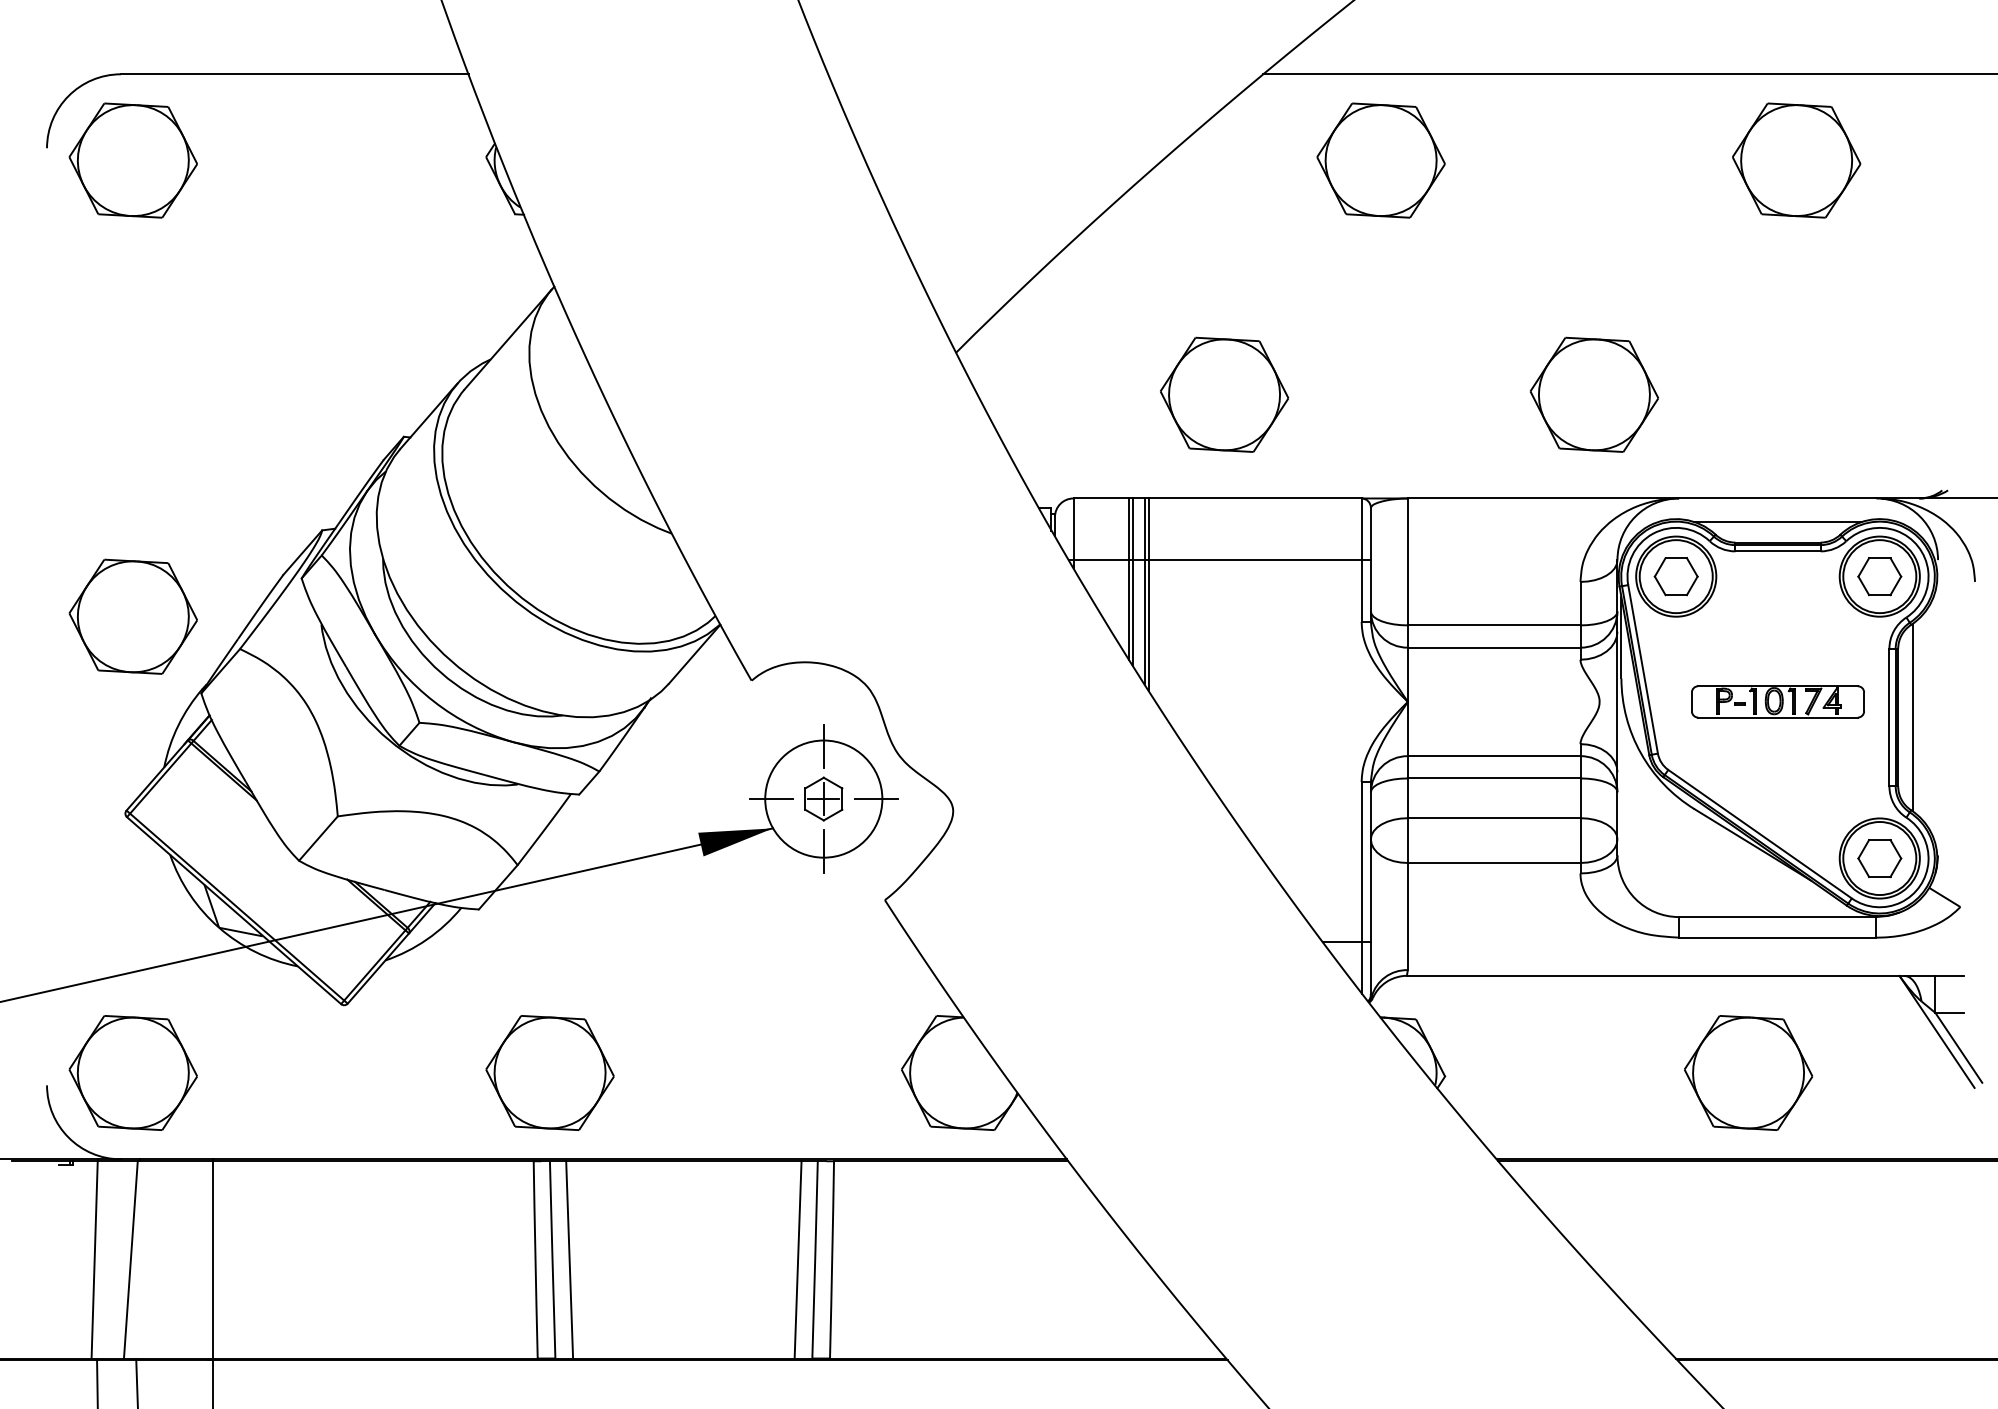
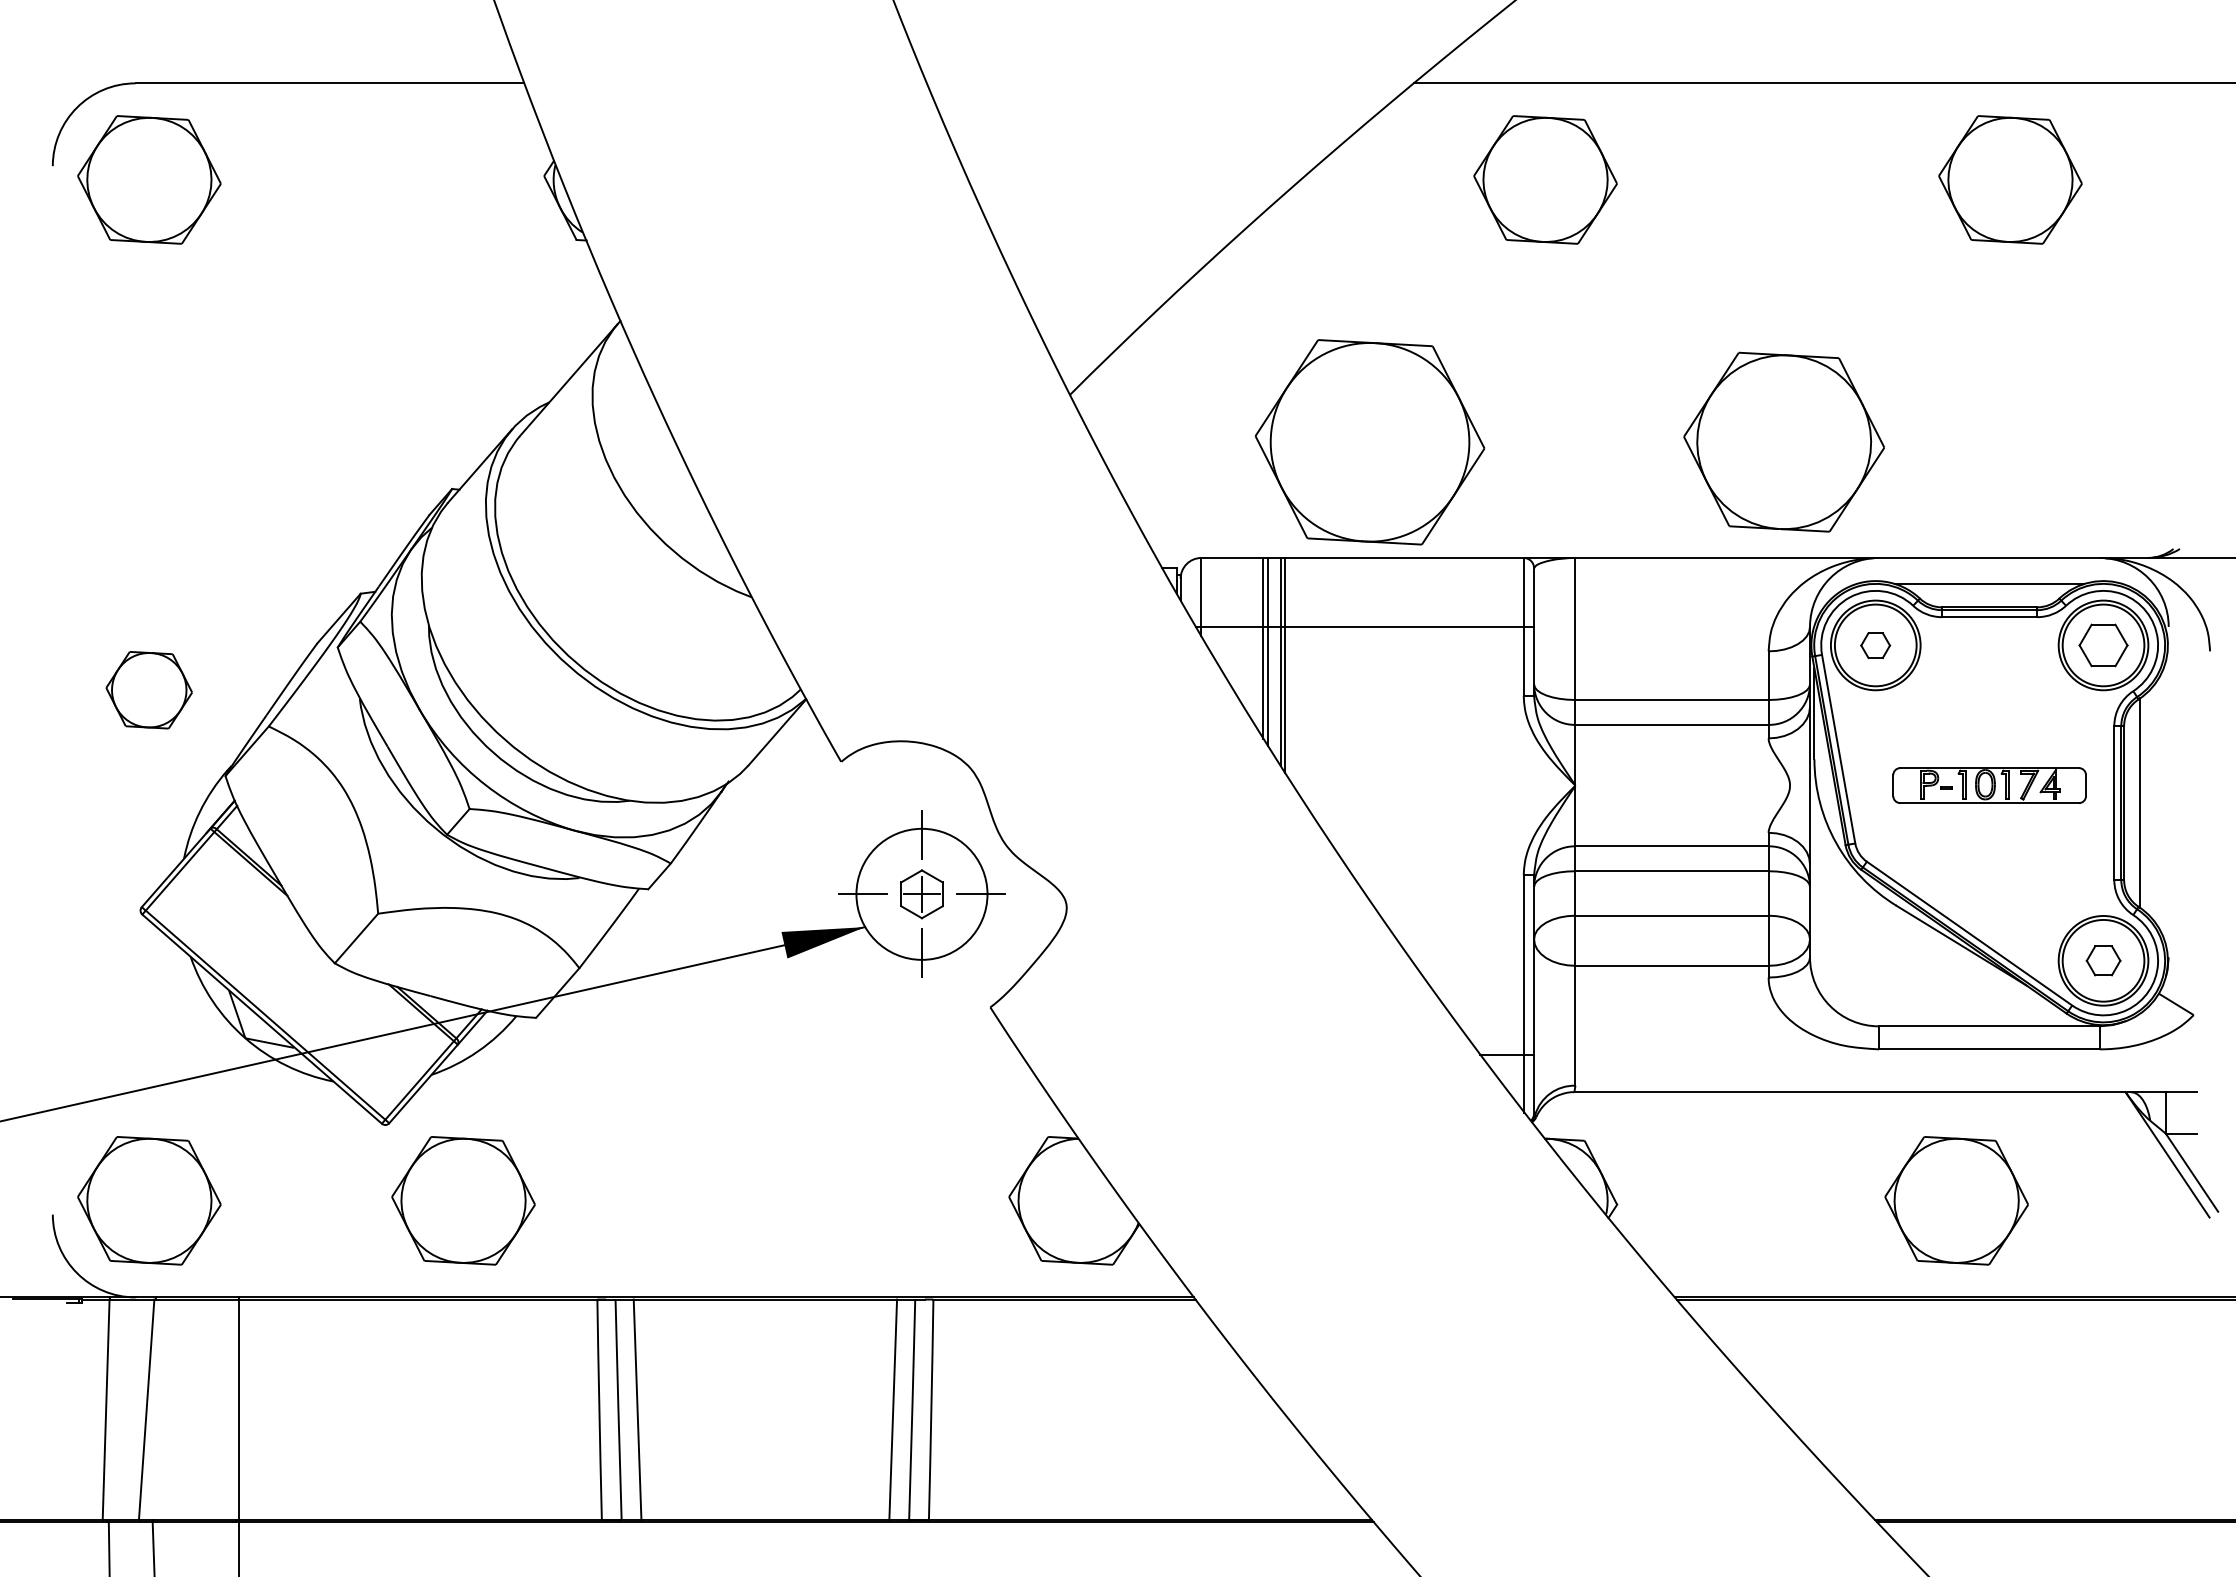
part: (1224, 394) -> (1370, 441), size x1.6
part: (1594, 394) -> (1784, 441), size x1.4
part: (1675, 576) -> (1874, 645), size x0.6
part: (132, 616) -> (148, 690), size x0.6
part: (1879, 858) -> (2103, 960), size x0.7
part: (549, 1072) -> (462, 1200), moved

